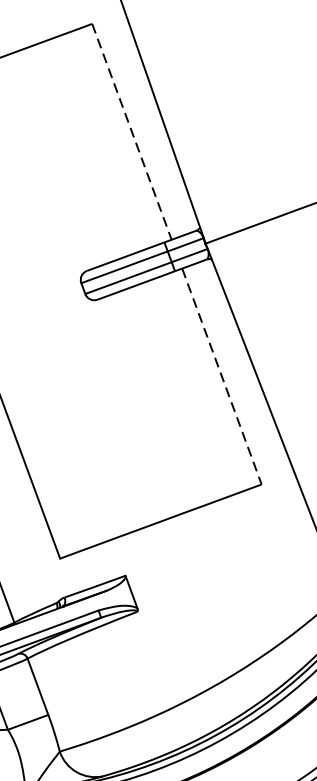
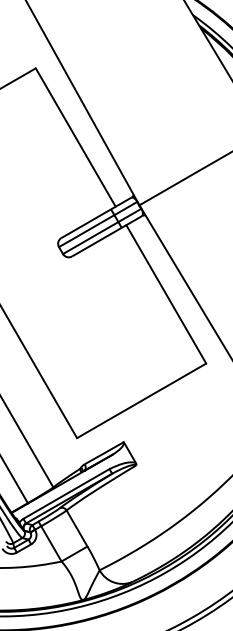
line: (131, 131) -> (75, 137), dashed -> solid
line: (222, 376) -> (166, 294), dashed -> solid

